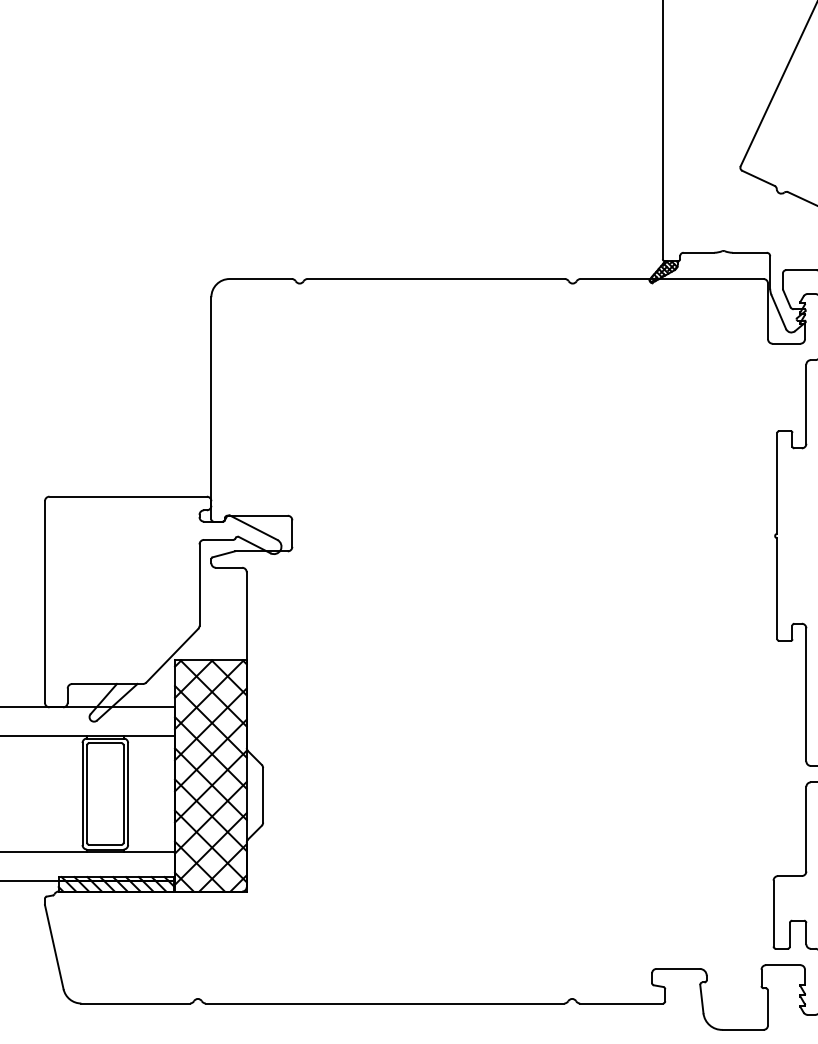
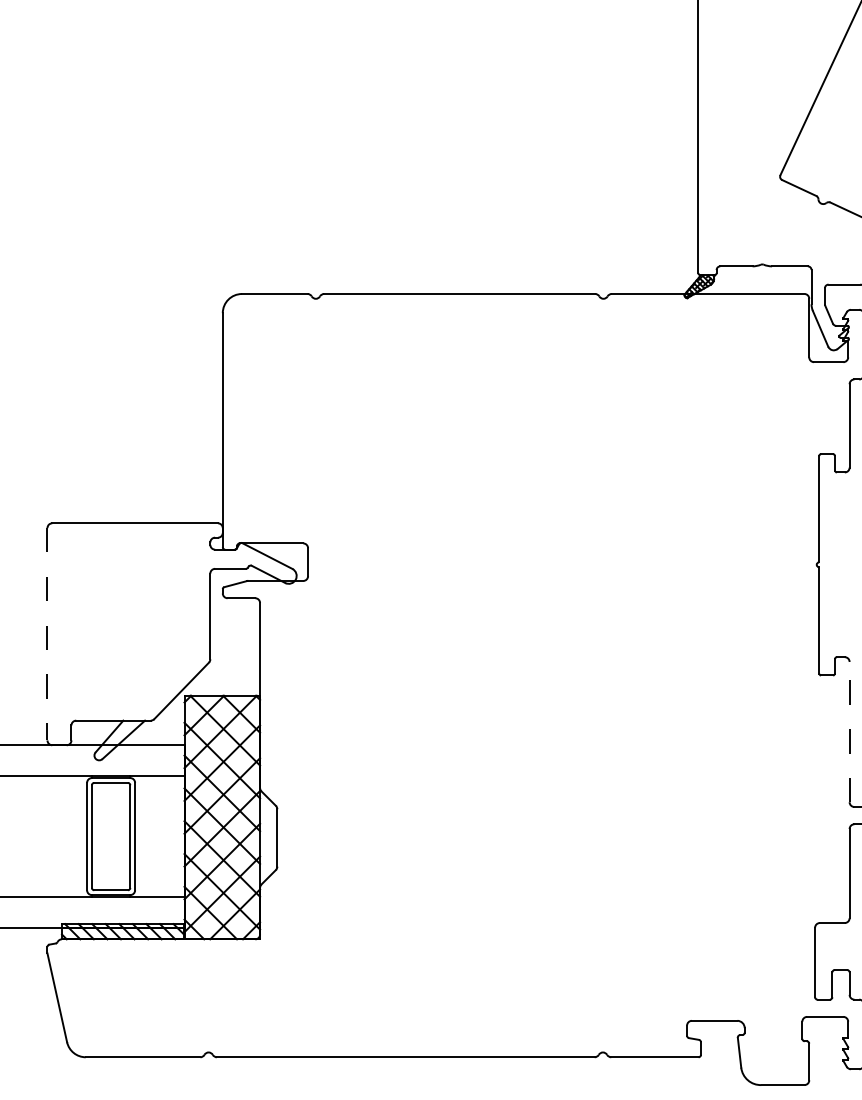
line: (44, 602) -> (47, 634), solid -> dashed
line: (806, 694) -> (849, 731), solid -> dashed

